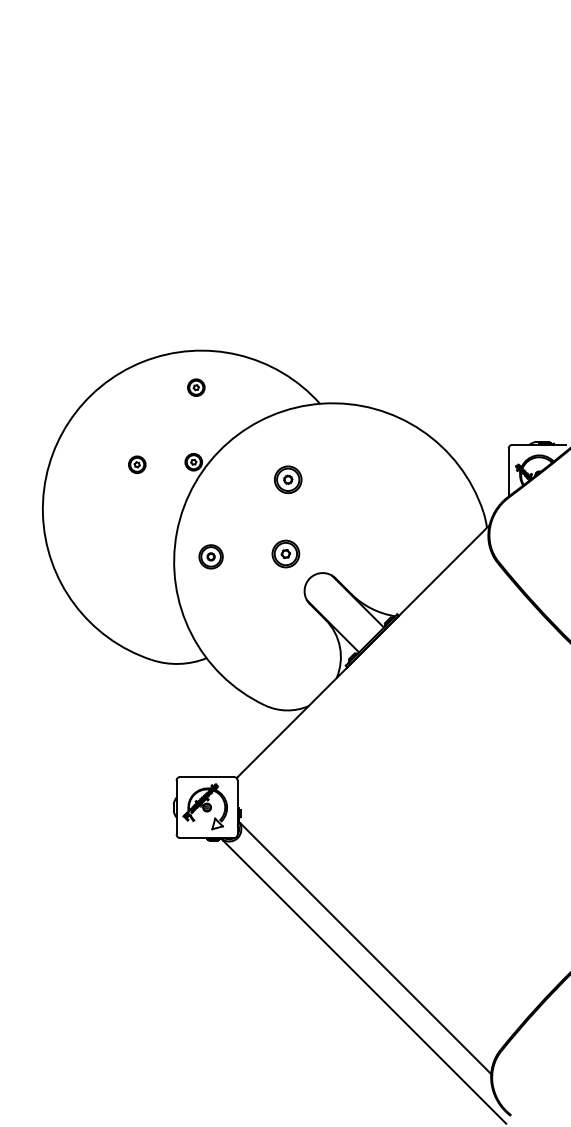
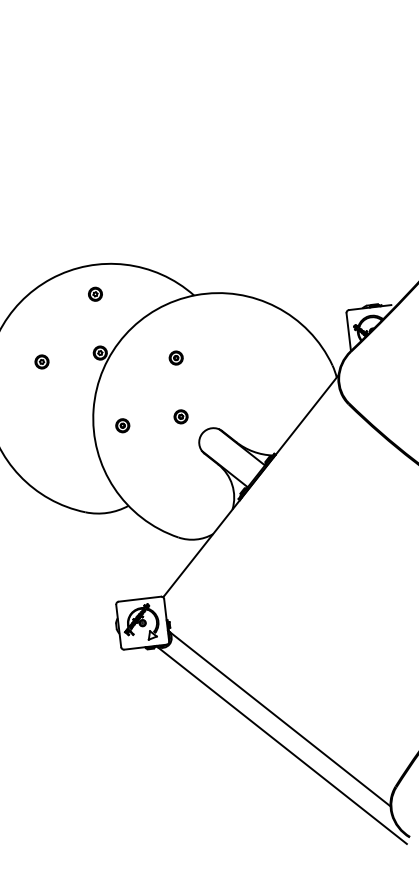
part: (137, 464) -> (42, 361), moved
part: (288, 479) -> (176, 357), size x0.62
part: (285, 554) -> (180, 417), size x0.62
part: (211, 556) -> (122, 425), size x0.71

